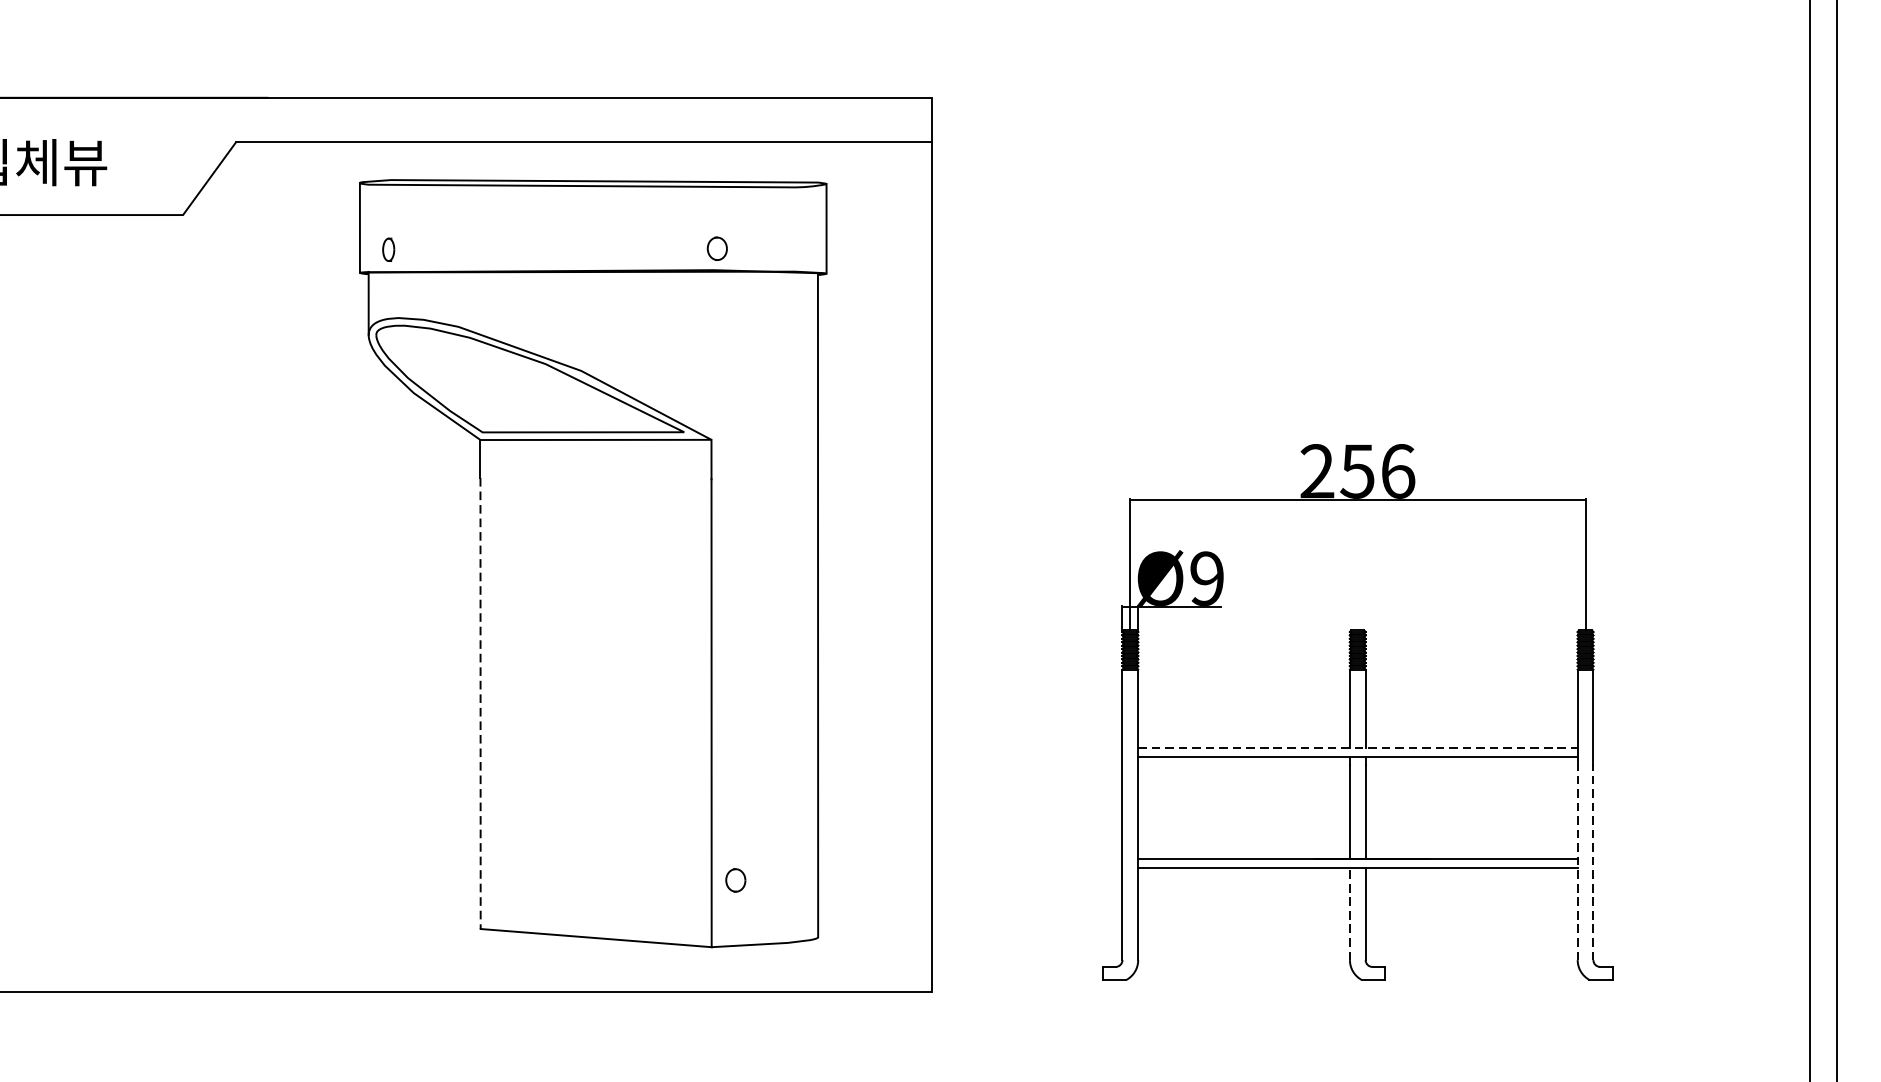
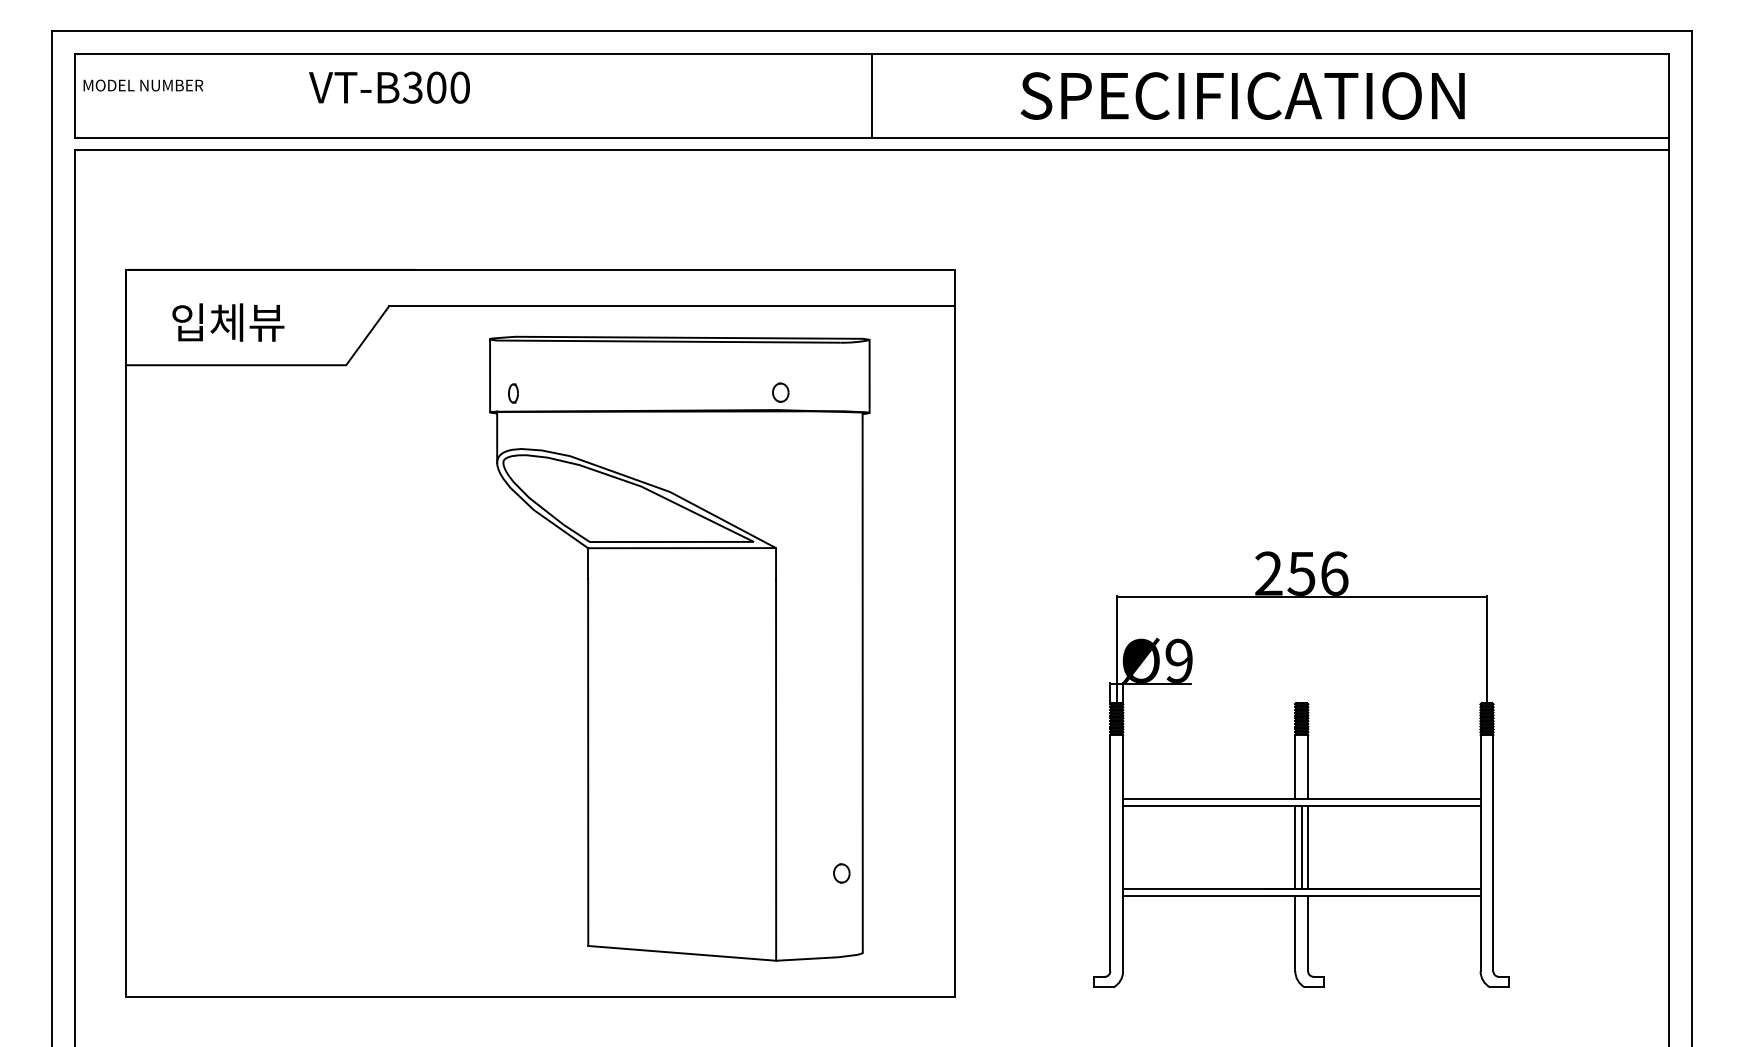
line: (480, 704) -> (588, 763), dashed -> solid
line: (1357, 747) -> (1301, 798), dashed -> solid
line: (1357, 807) -> (1301, 847), added
line: (1577, 862) -> (1480, 891), dashed -> solid
line: (1593, 862) -> (1493, 891), dashed -> solid
part: (735, 880) -> (841, 873), moved
line: (1350, 913) -> (1295, 933), dashed -> solid

